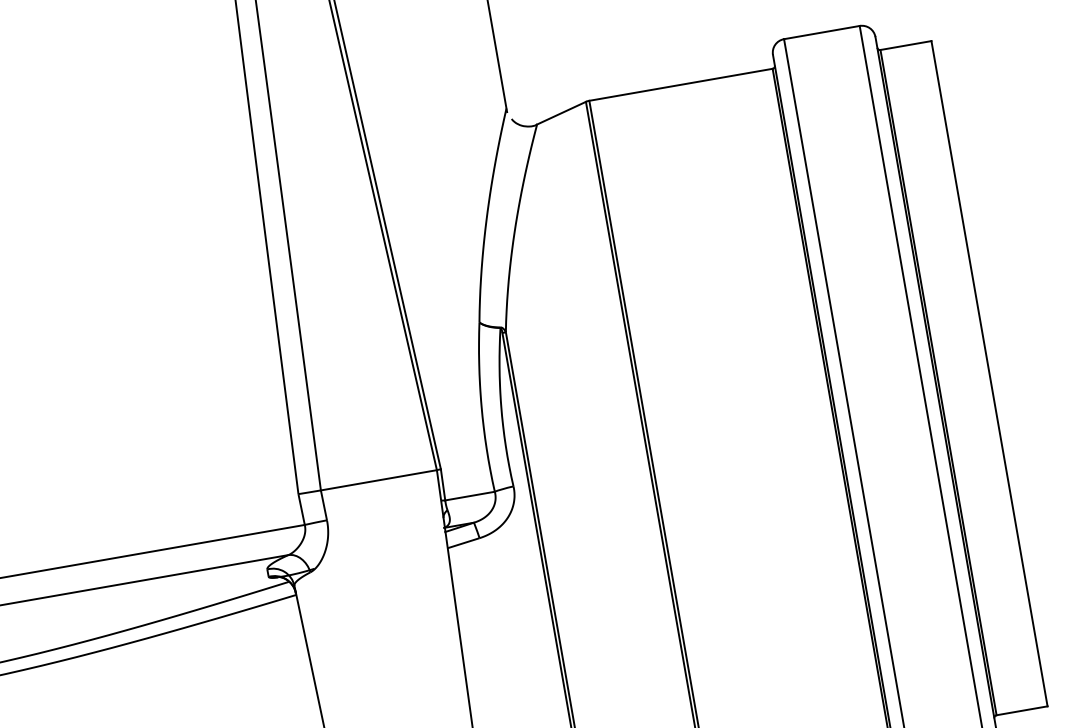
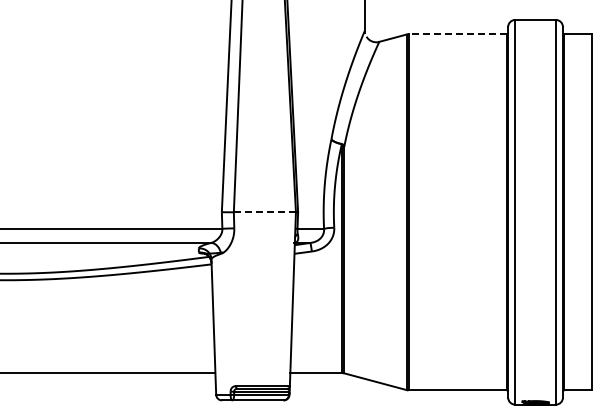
line: (680, 85) -> (457, 34), solid -> dashed
line: (380, 480) -> (265, 212), solid -> dashed

